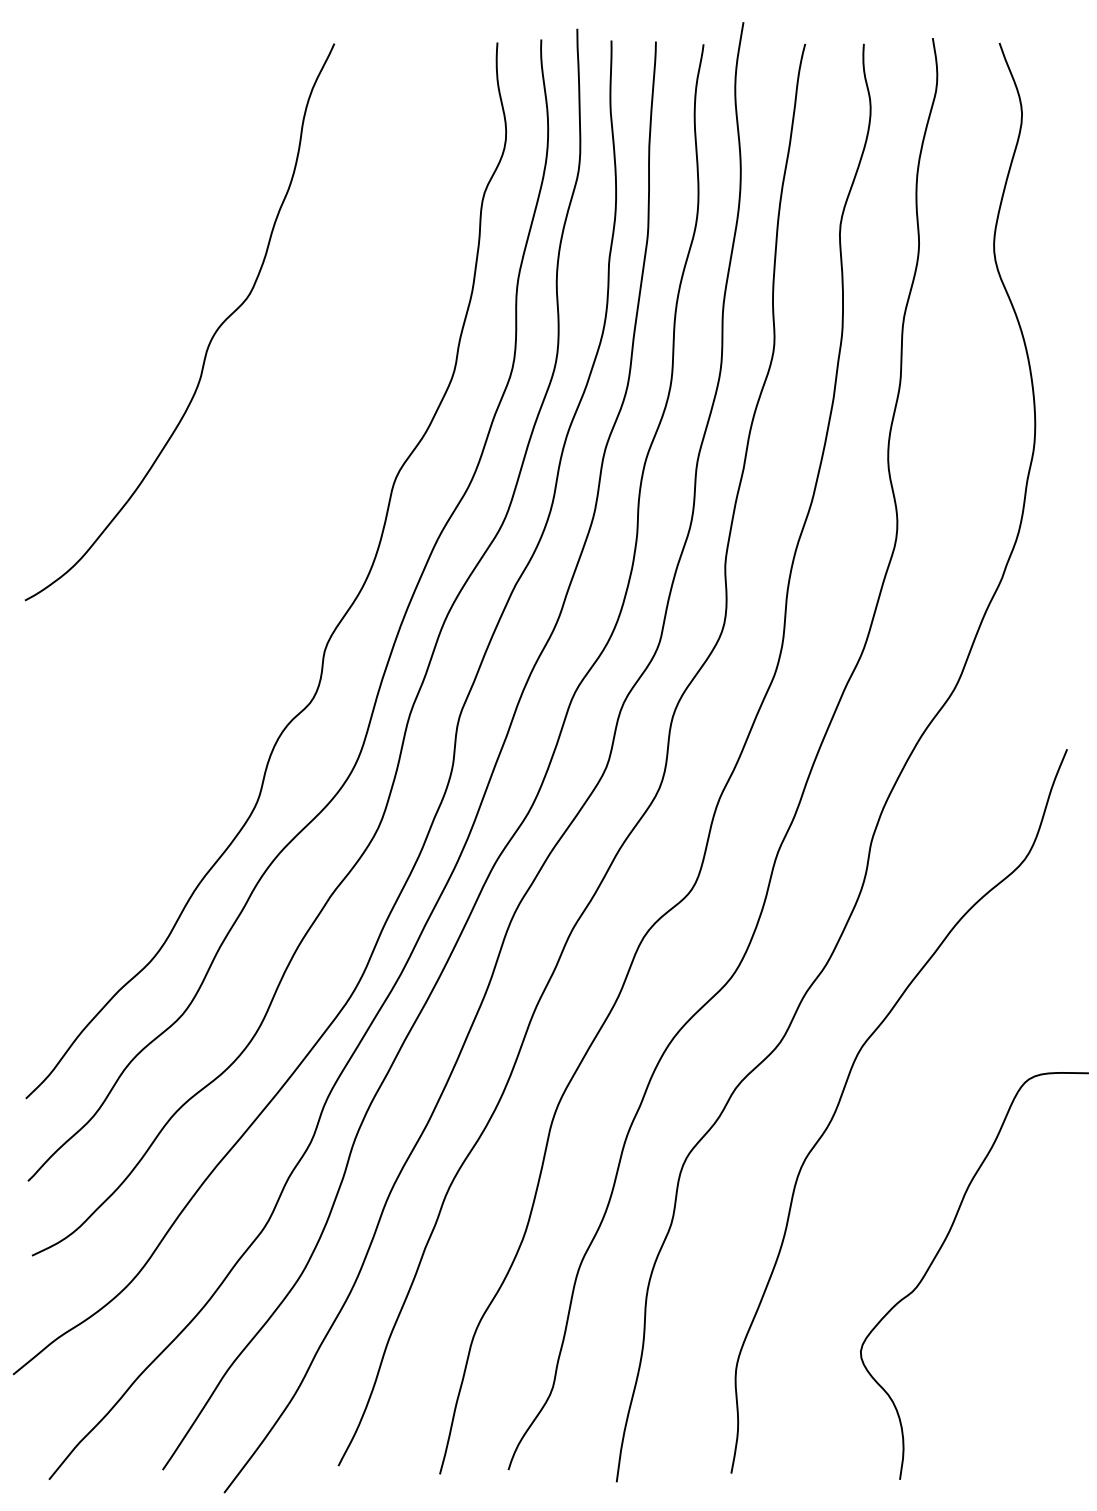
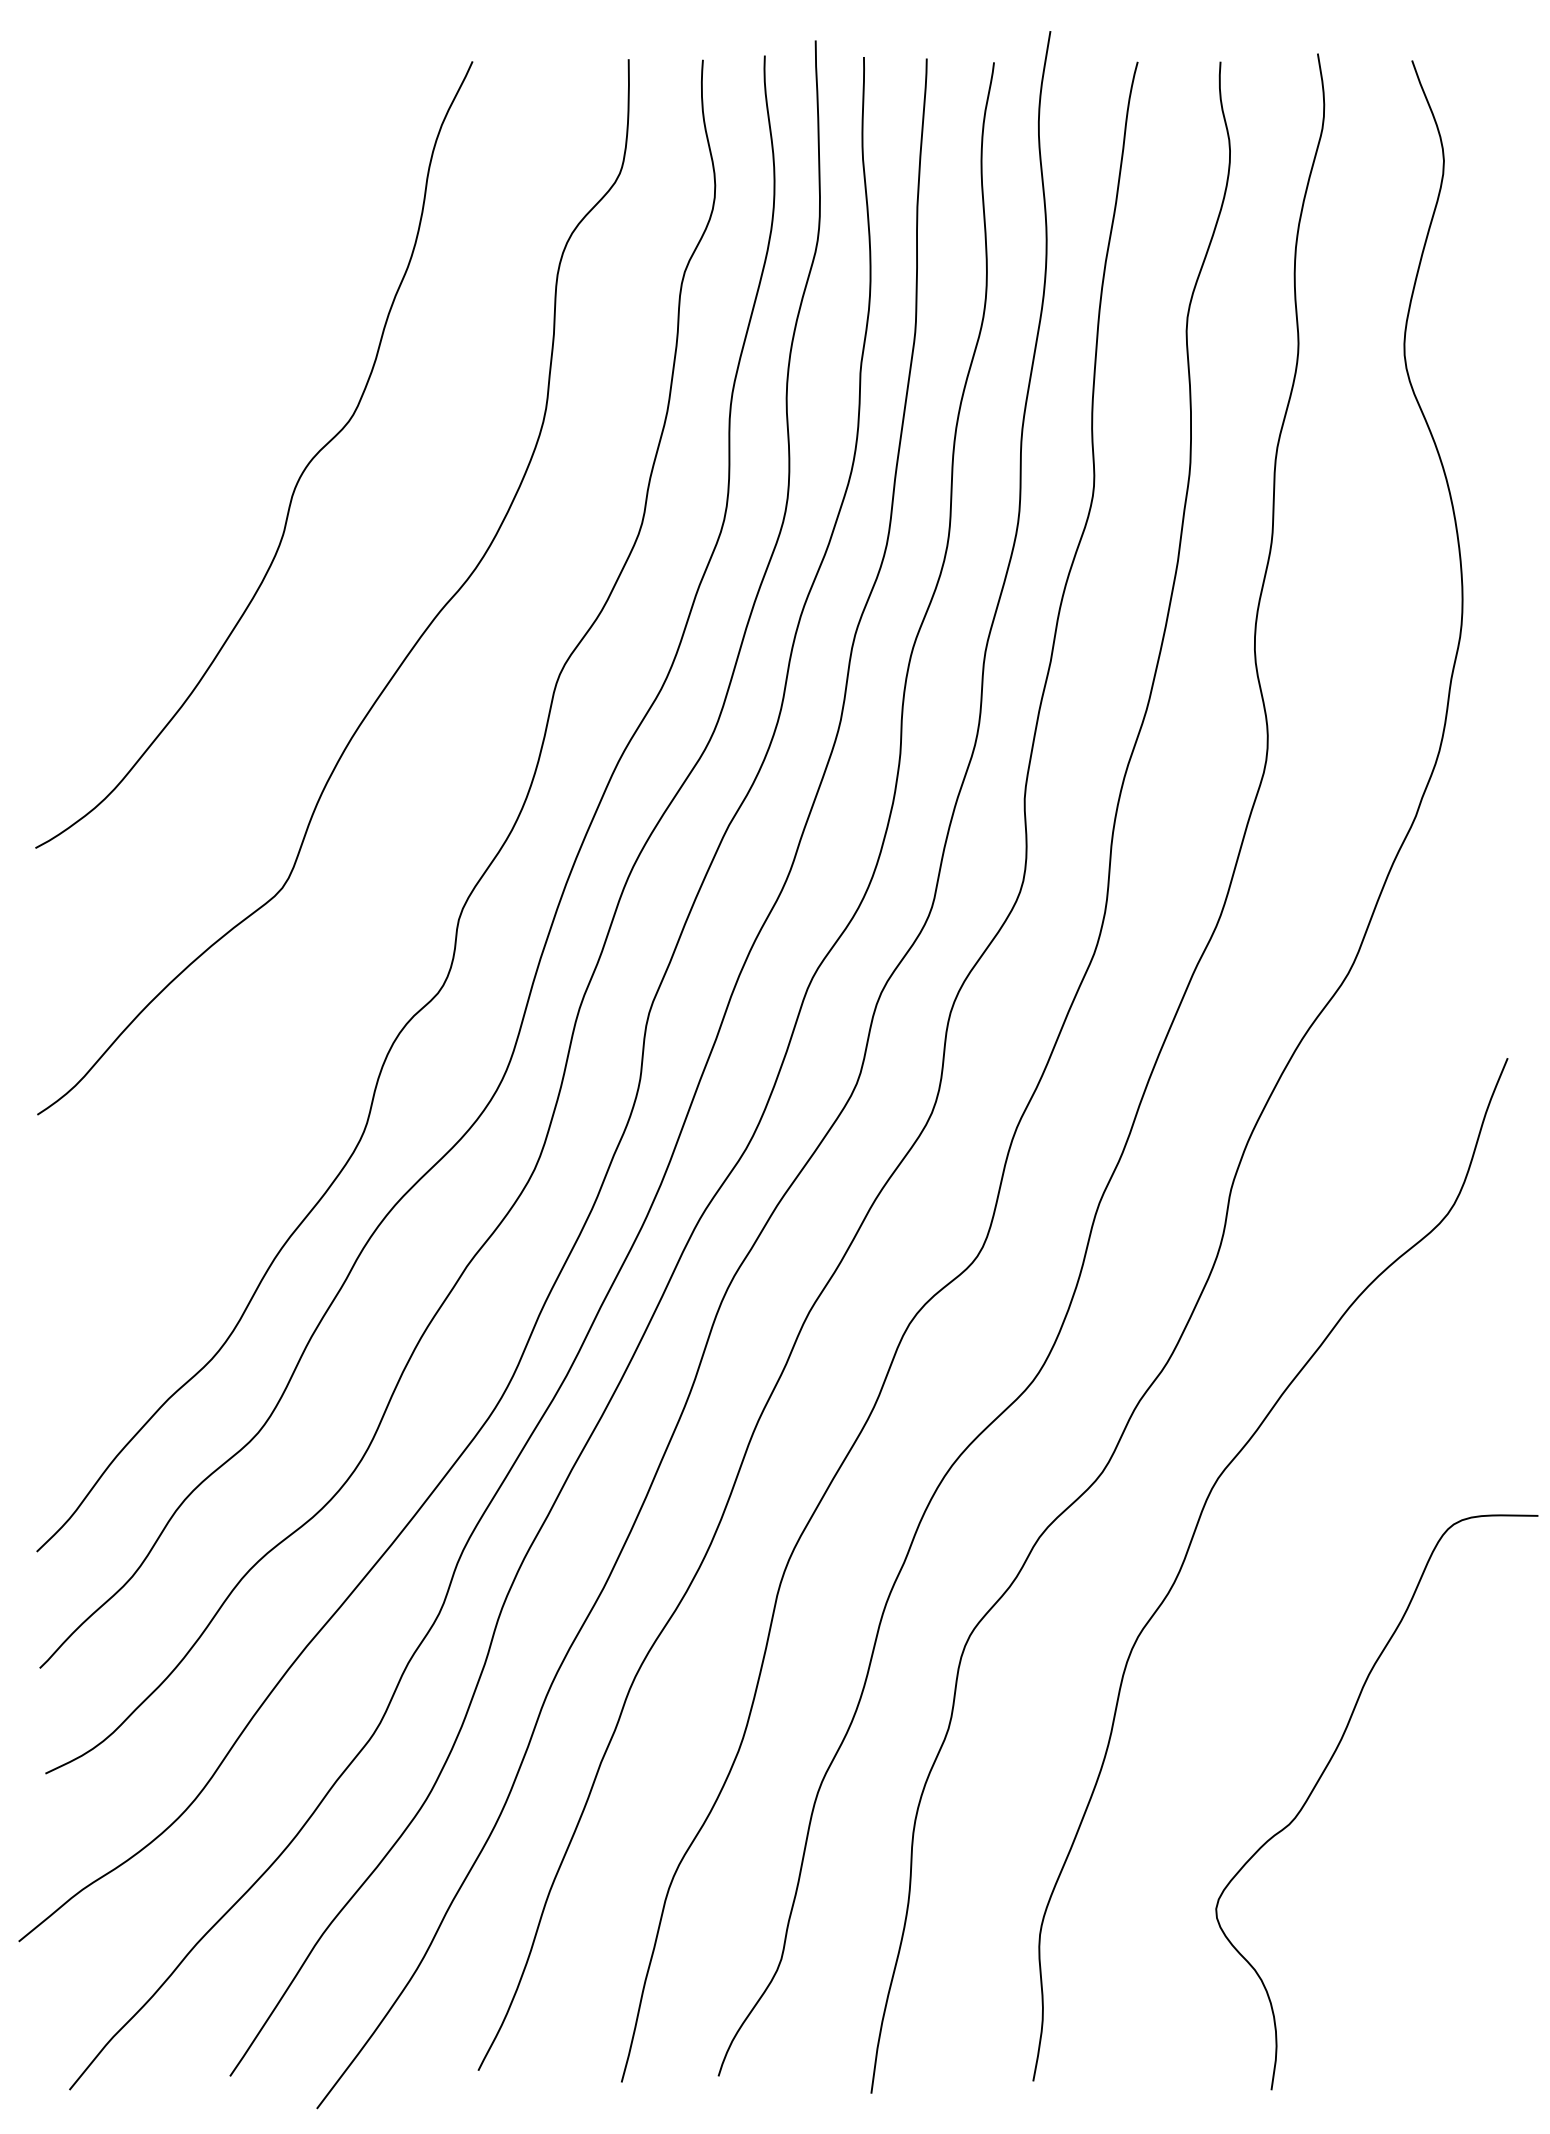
curve: (294, 453) -> (416, 640), added

